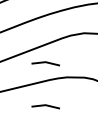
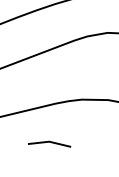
line: (45, 63) -> (49, 78), removed

